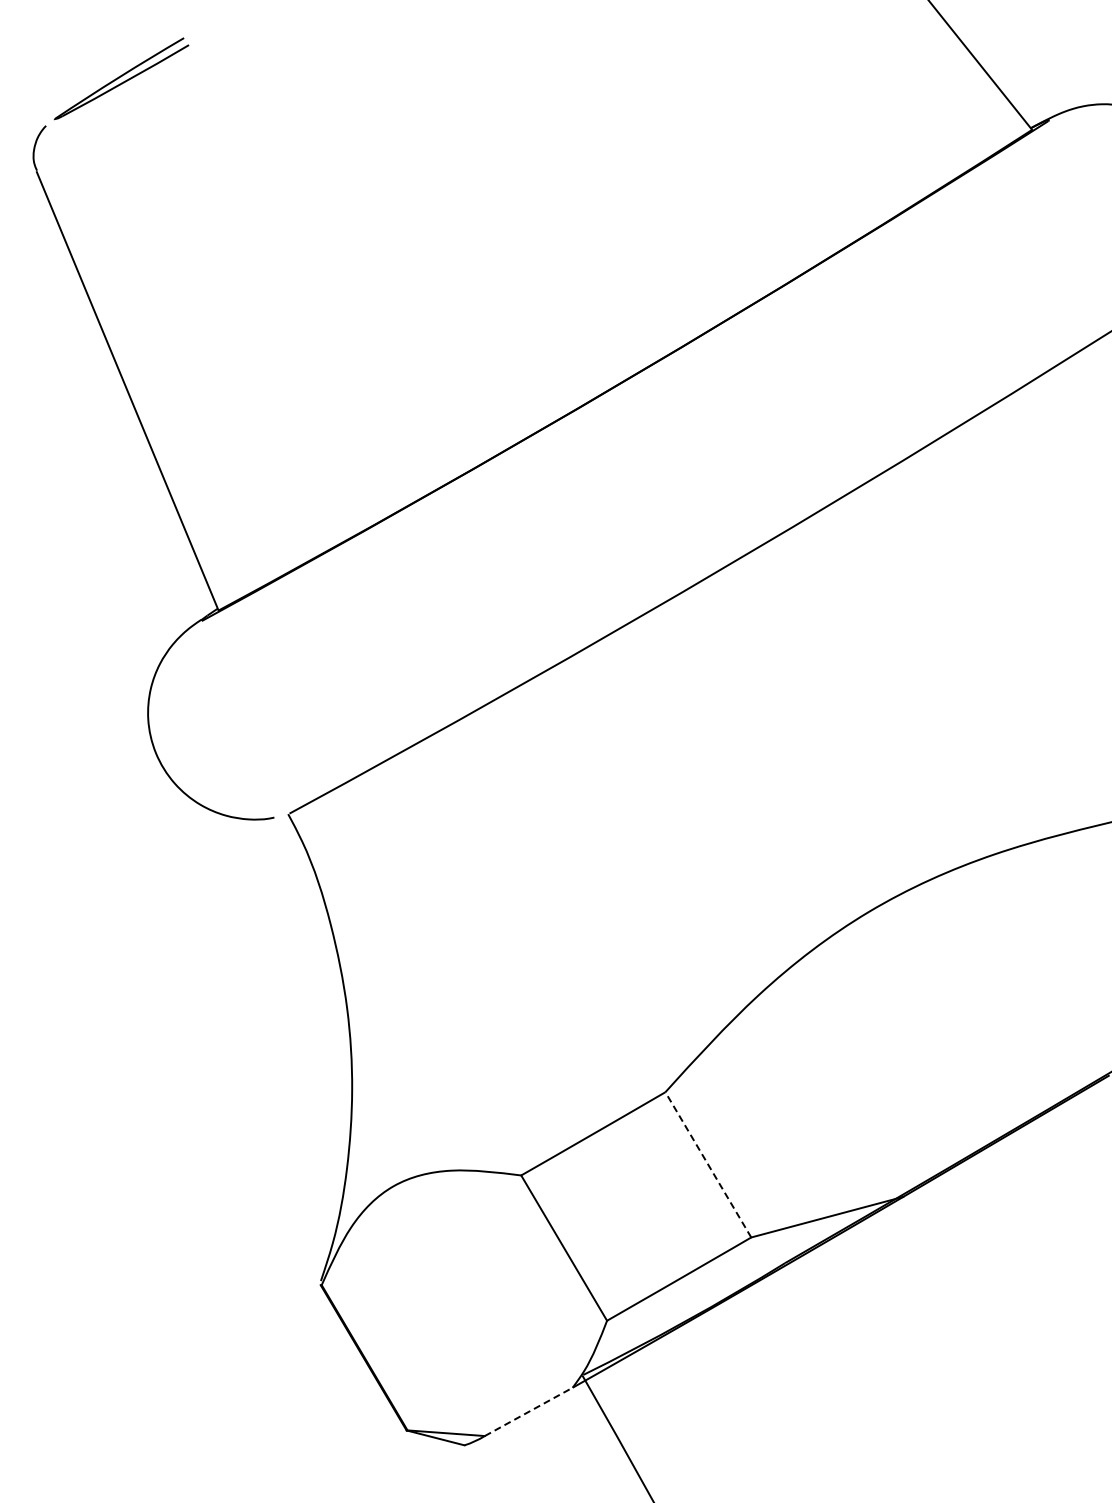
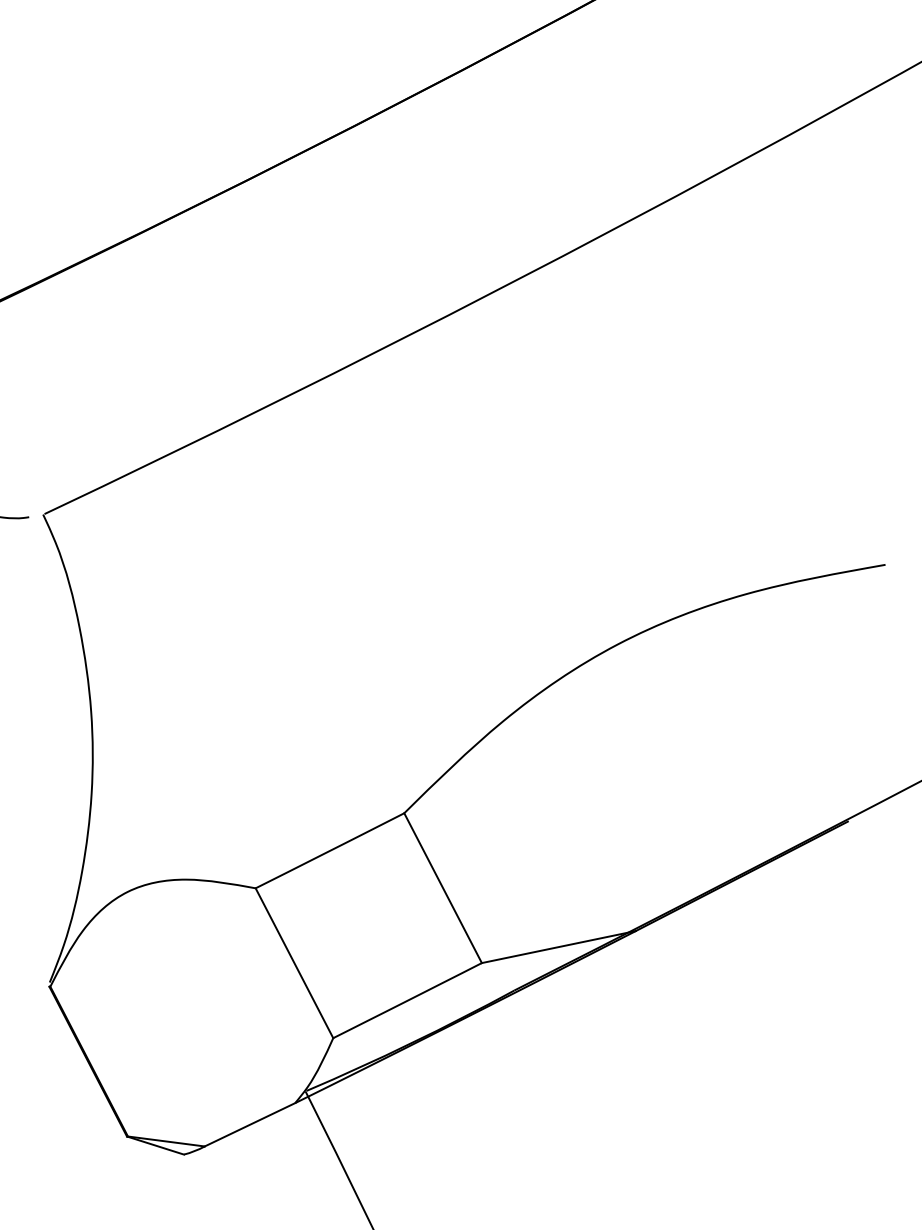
line: (708, 1164) -> (443, 887), dashed -> solid
line: (529, 1411) -> (250, 1124), dashed -> solid

